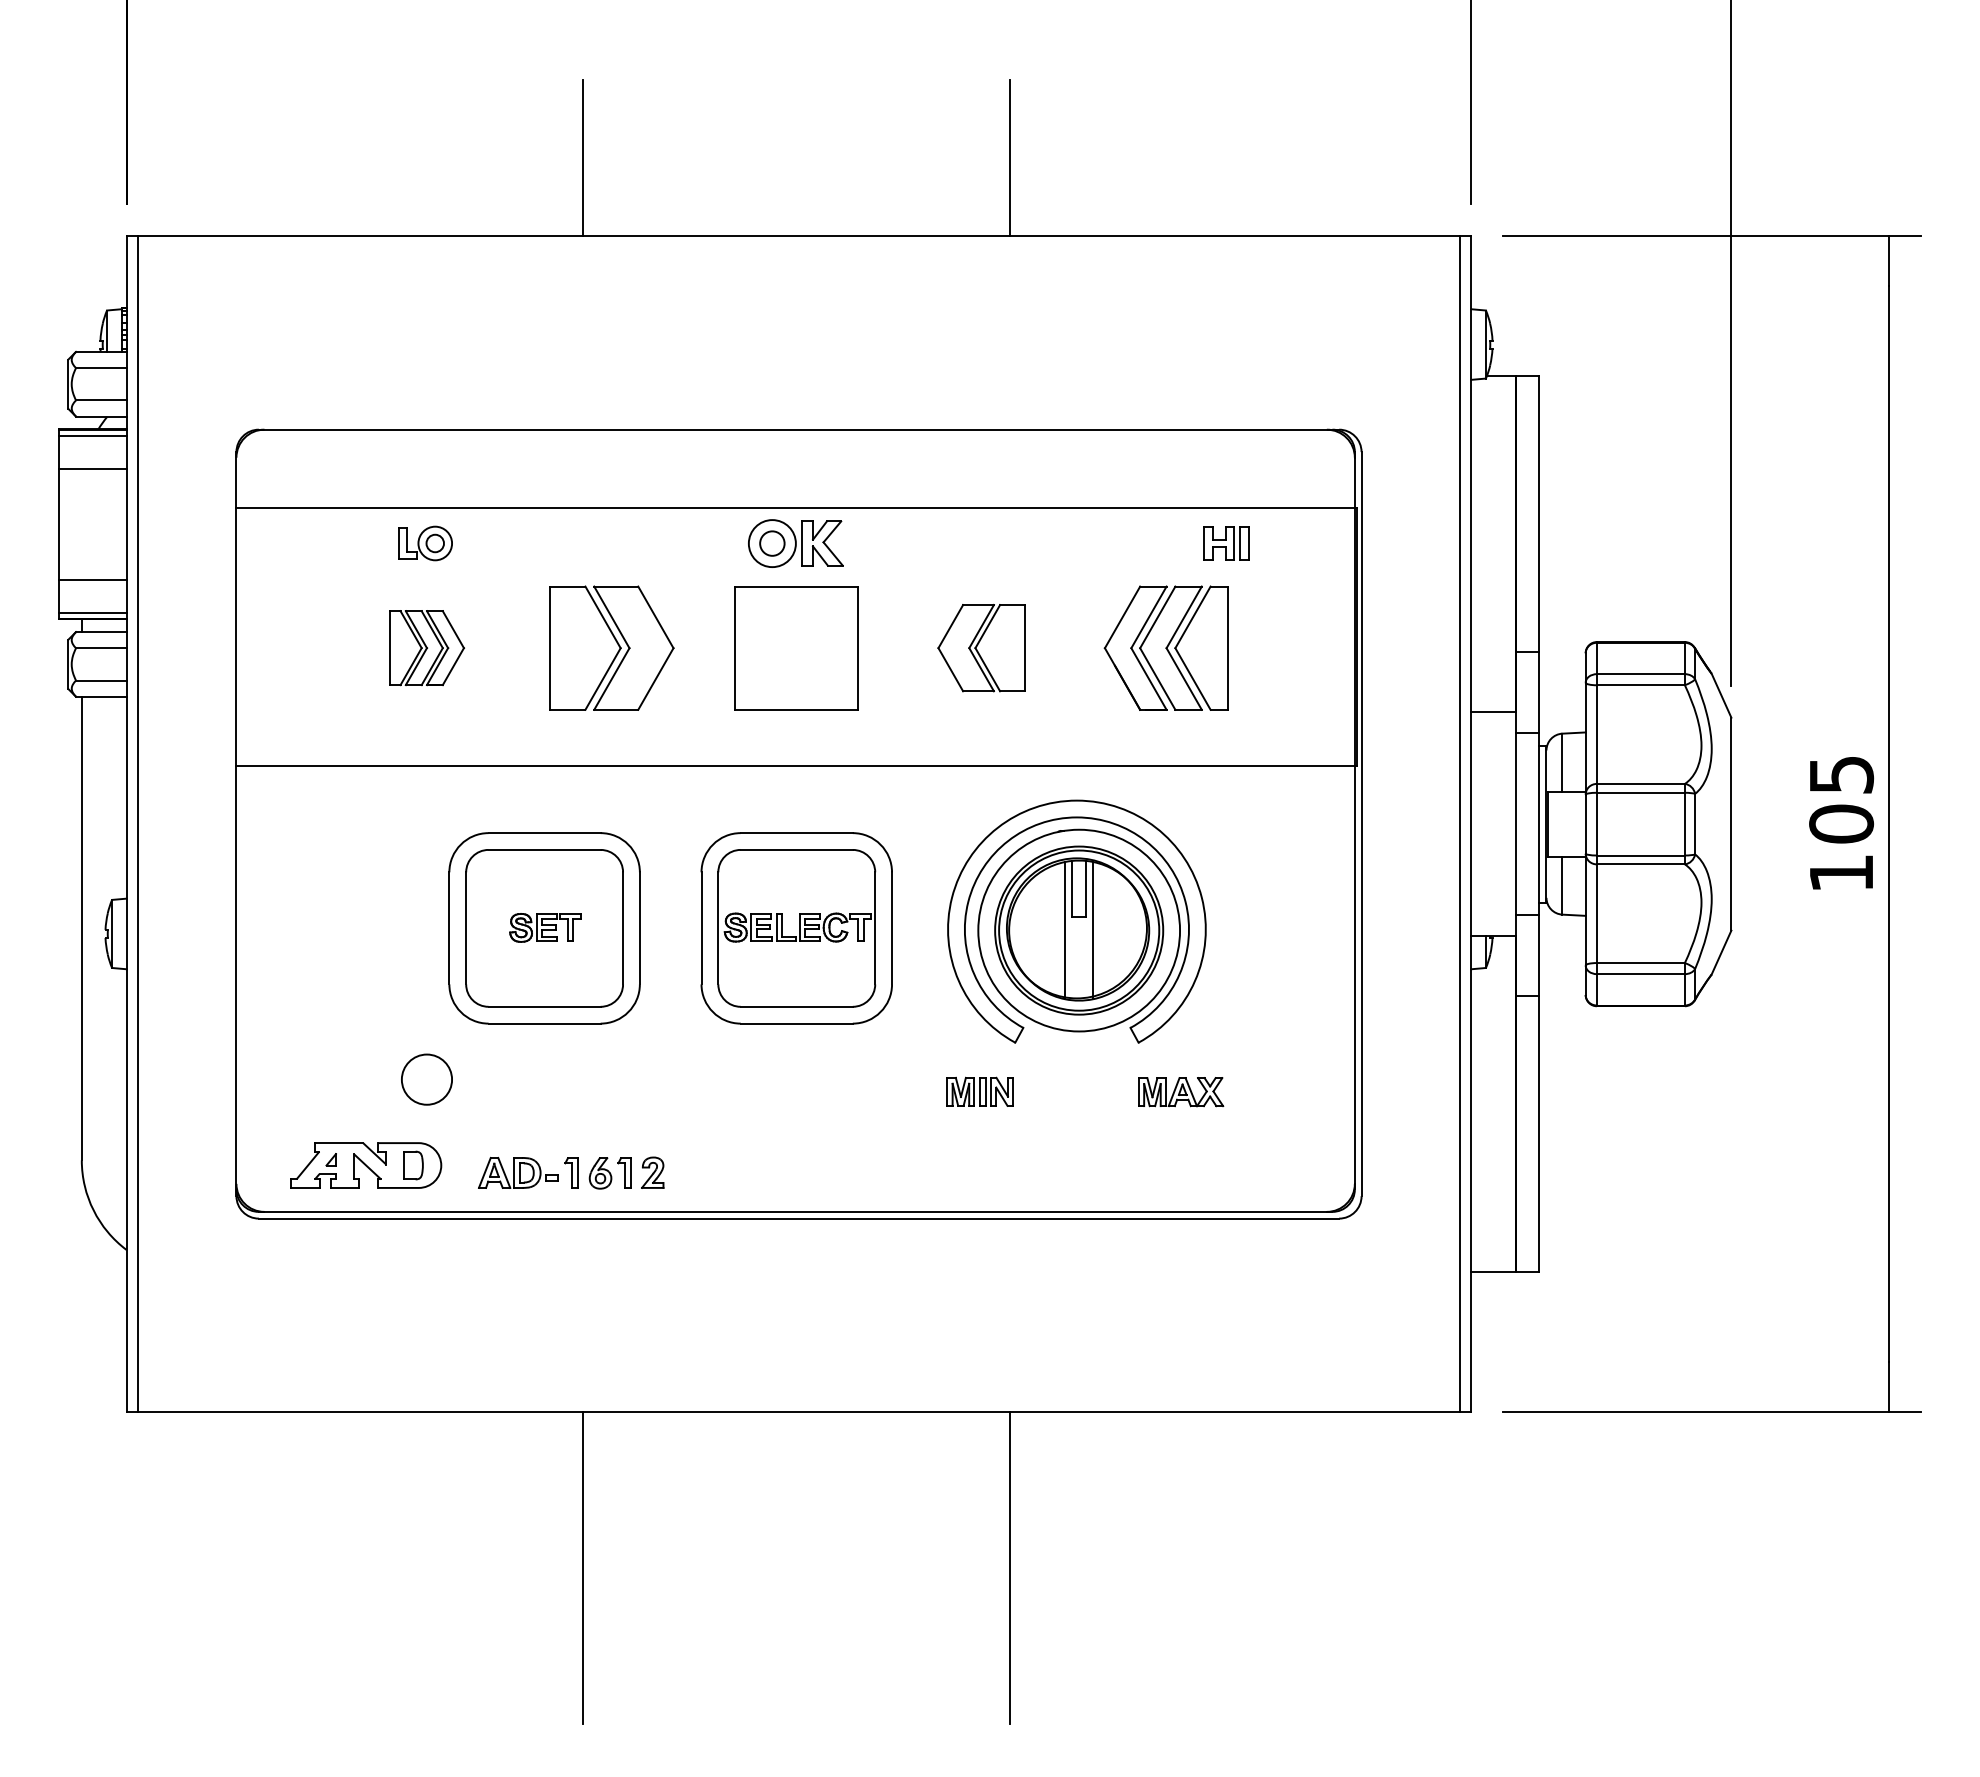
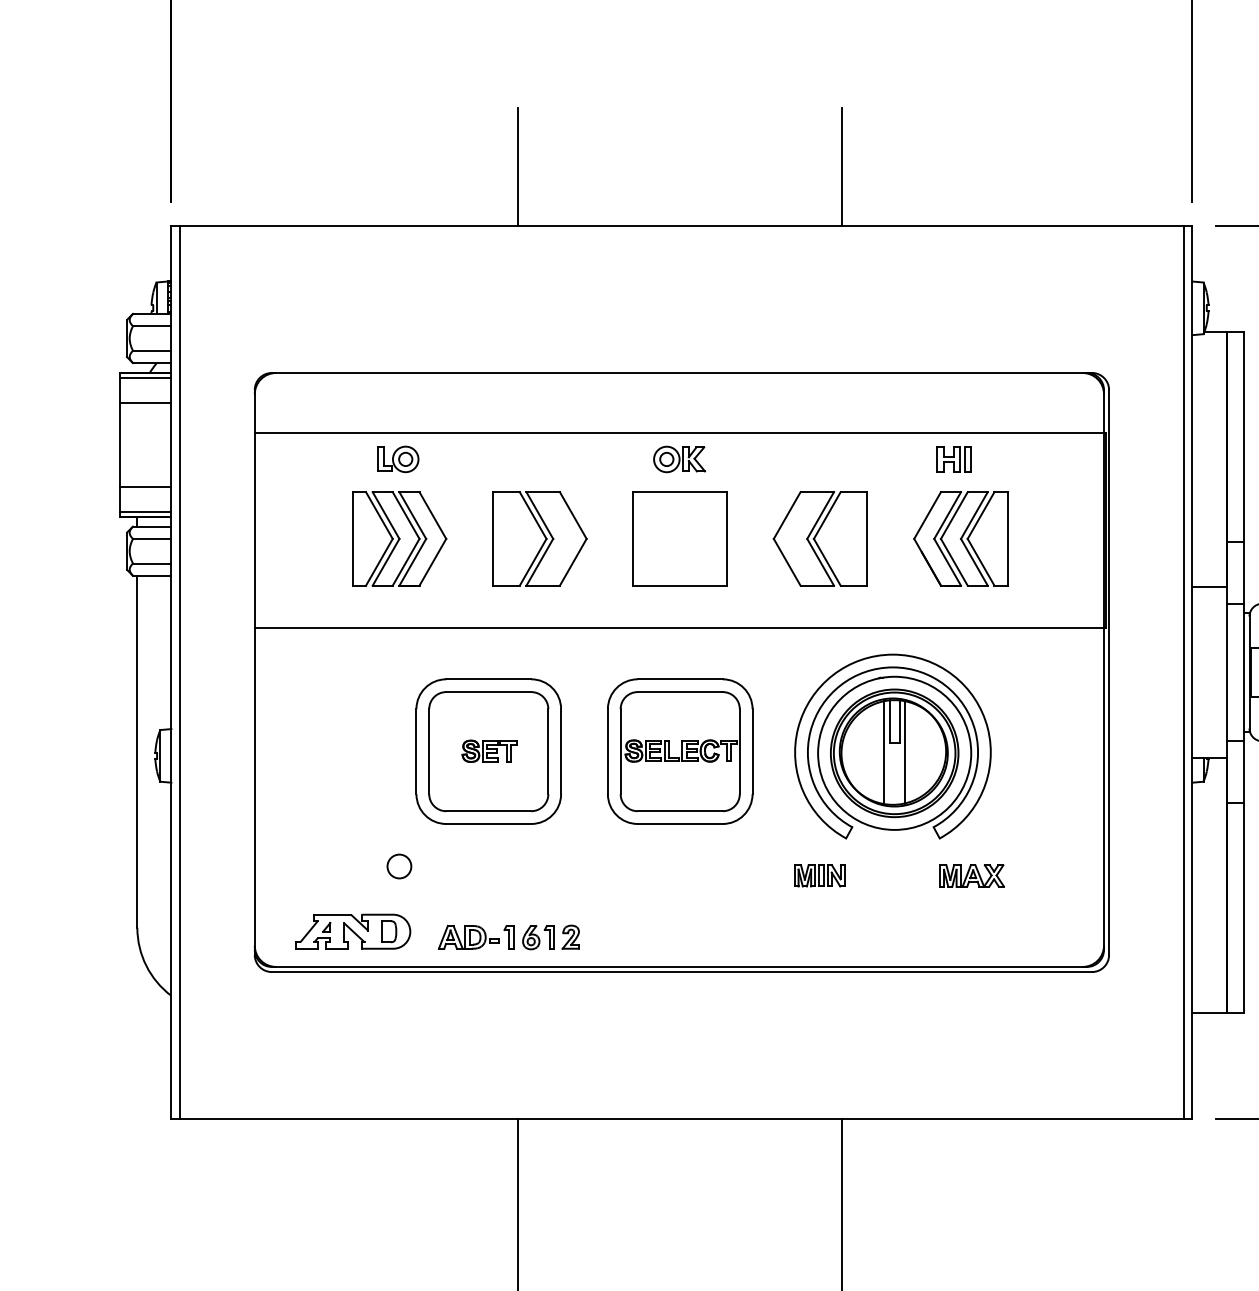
part: (795, 543) -> (679, 459), size x0.71
part: (1226, 543) -> (954, 459), moved
part: (426, 647) -> (399, 538), size x1.67
part: (981, 647) -> (820, 538), size x1.43
circle: (426, 1079) -> (399, 866), size x0.62

